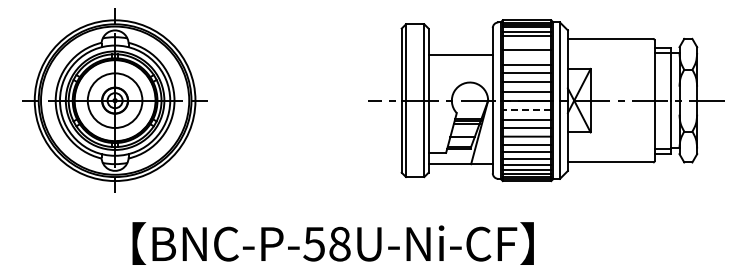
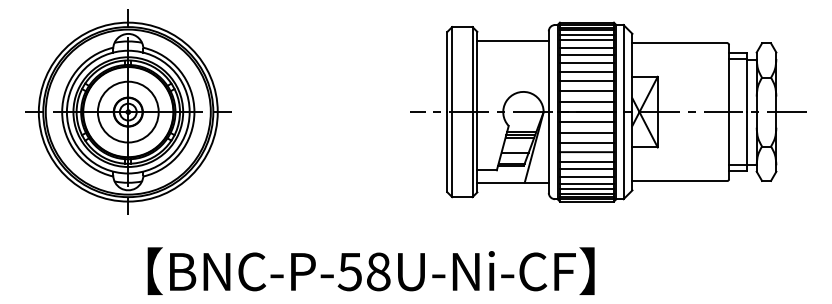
line: (526, 42) -> (586, 47), added
line: (460, 55) -> (512, 41), moved
line: (526, 56) -> (586, 62), added
line: (526, 109) -> (586, 121), dashed -> solid

